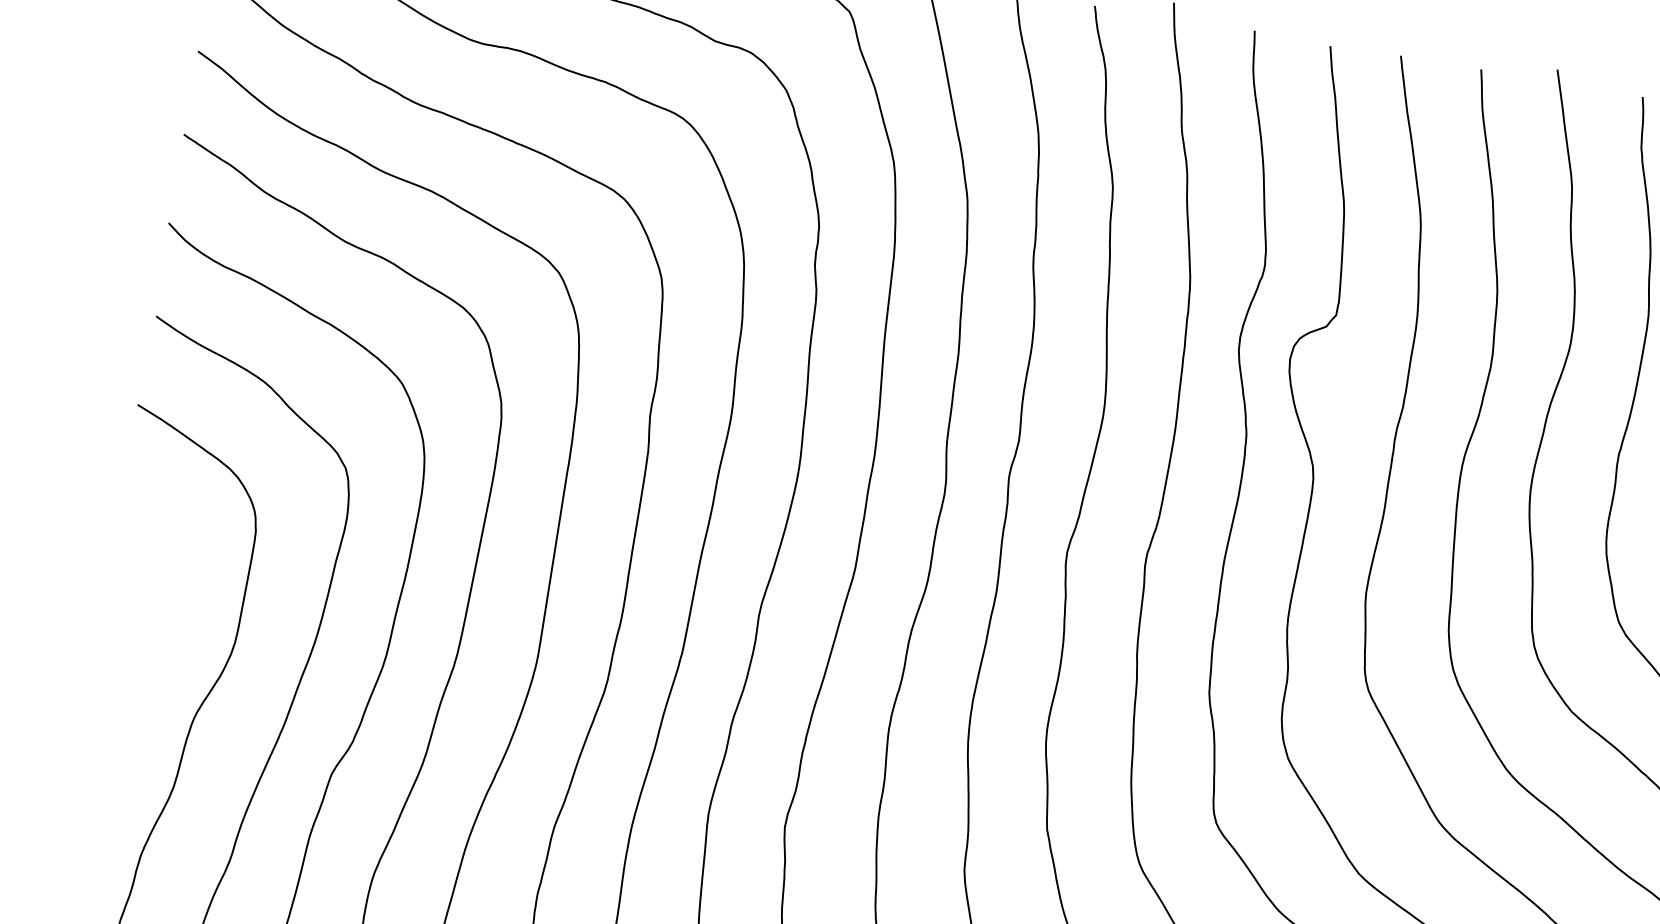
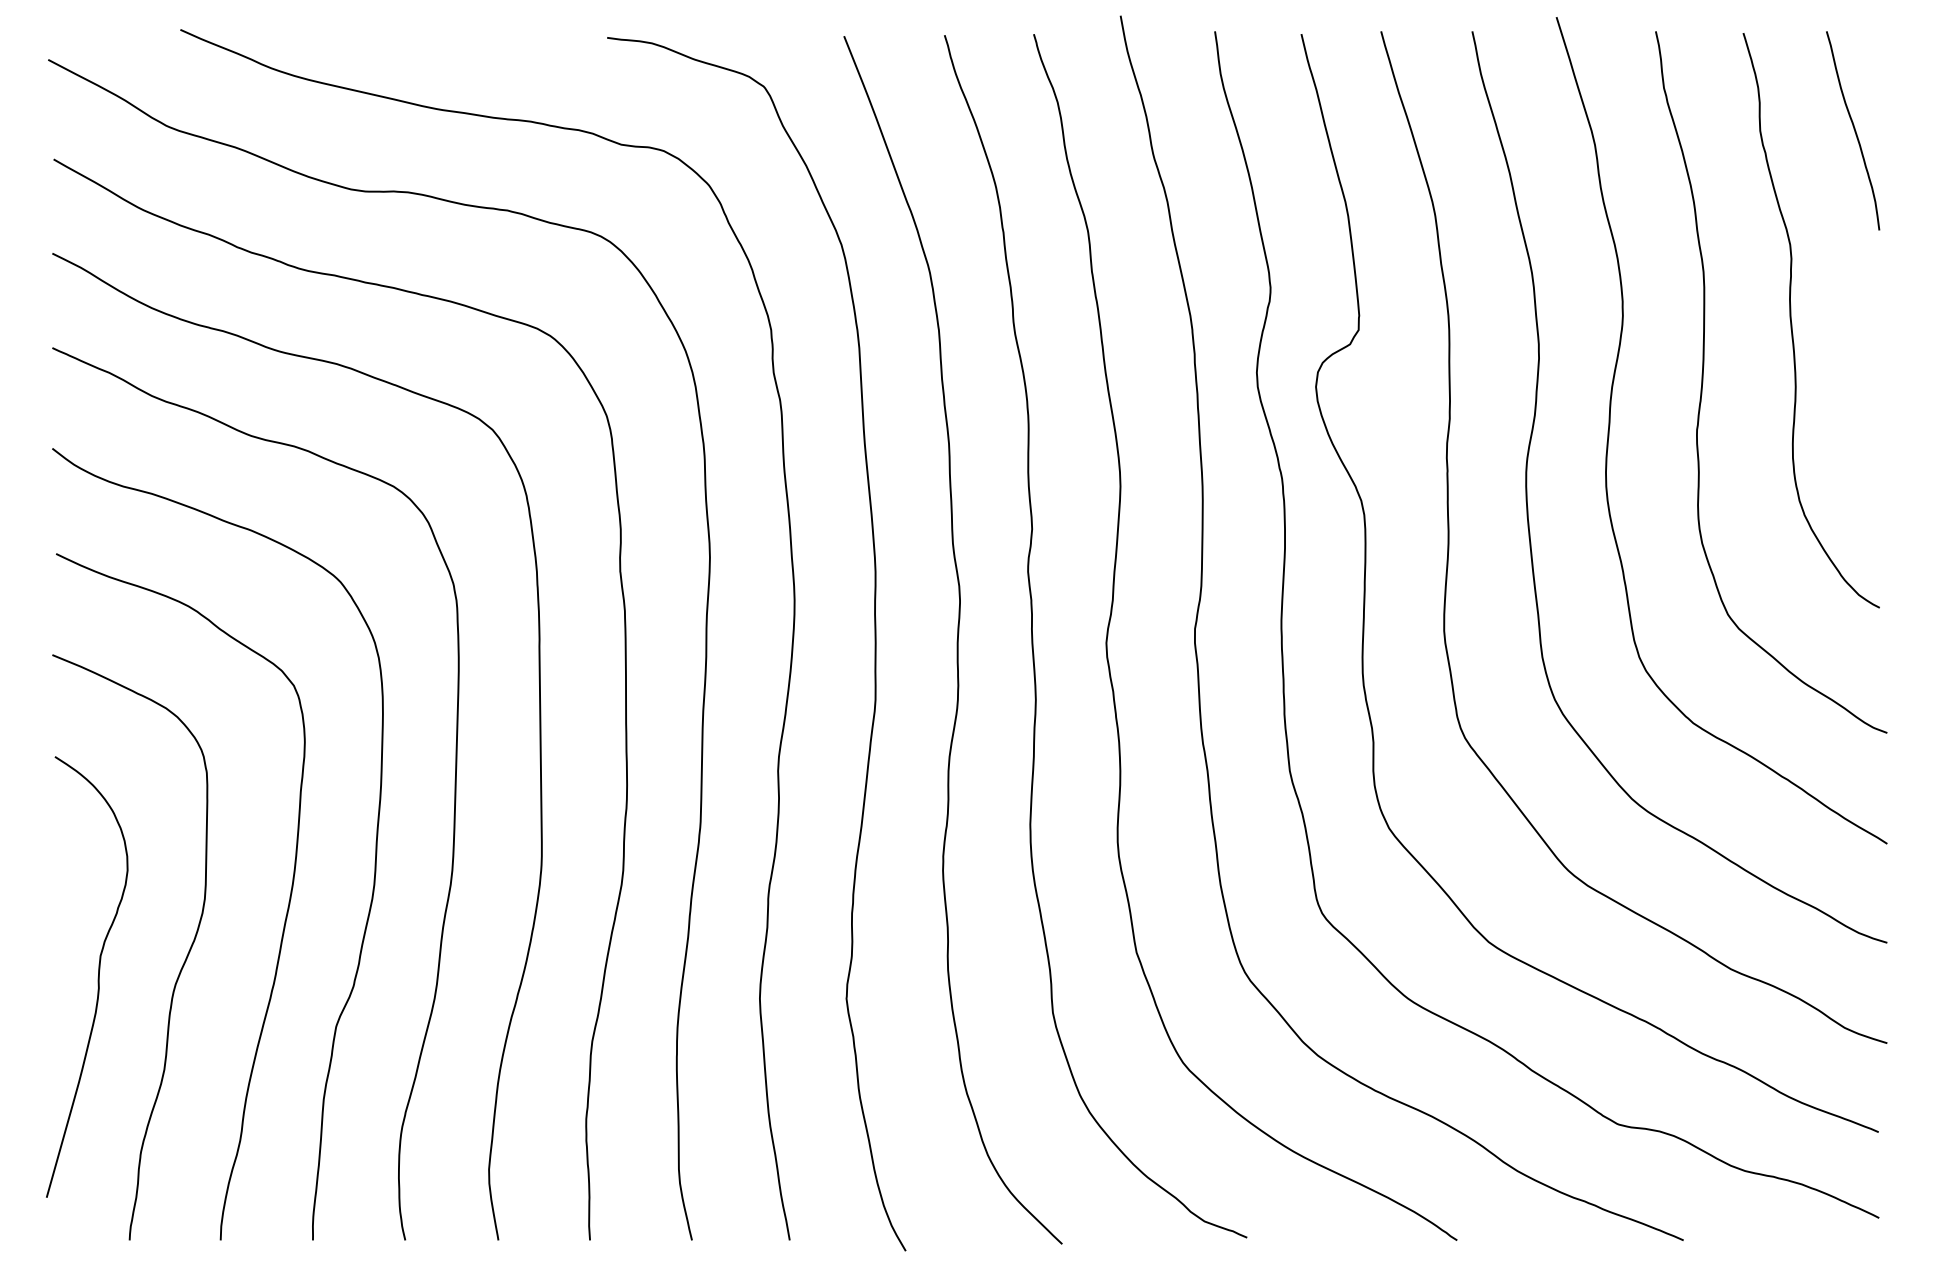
curve: (128, 695) -> (97, 977), added

